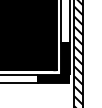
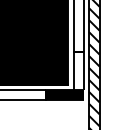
fill: (65, 58) -> (78, 70), removed

